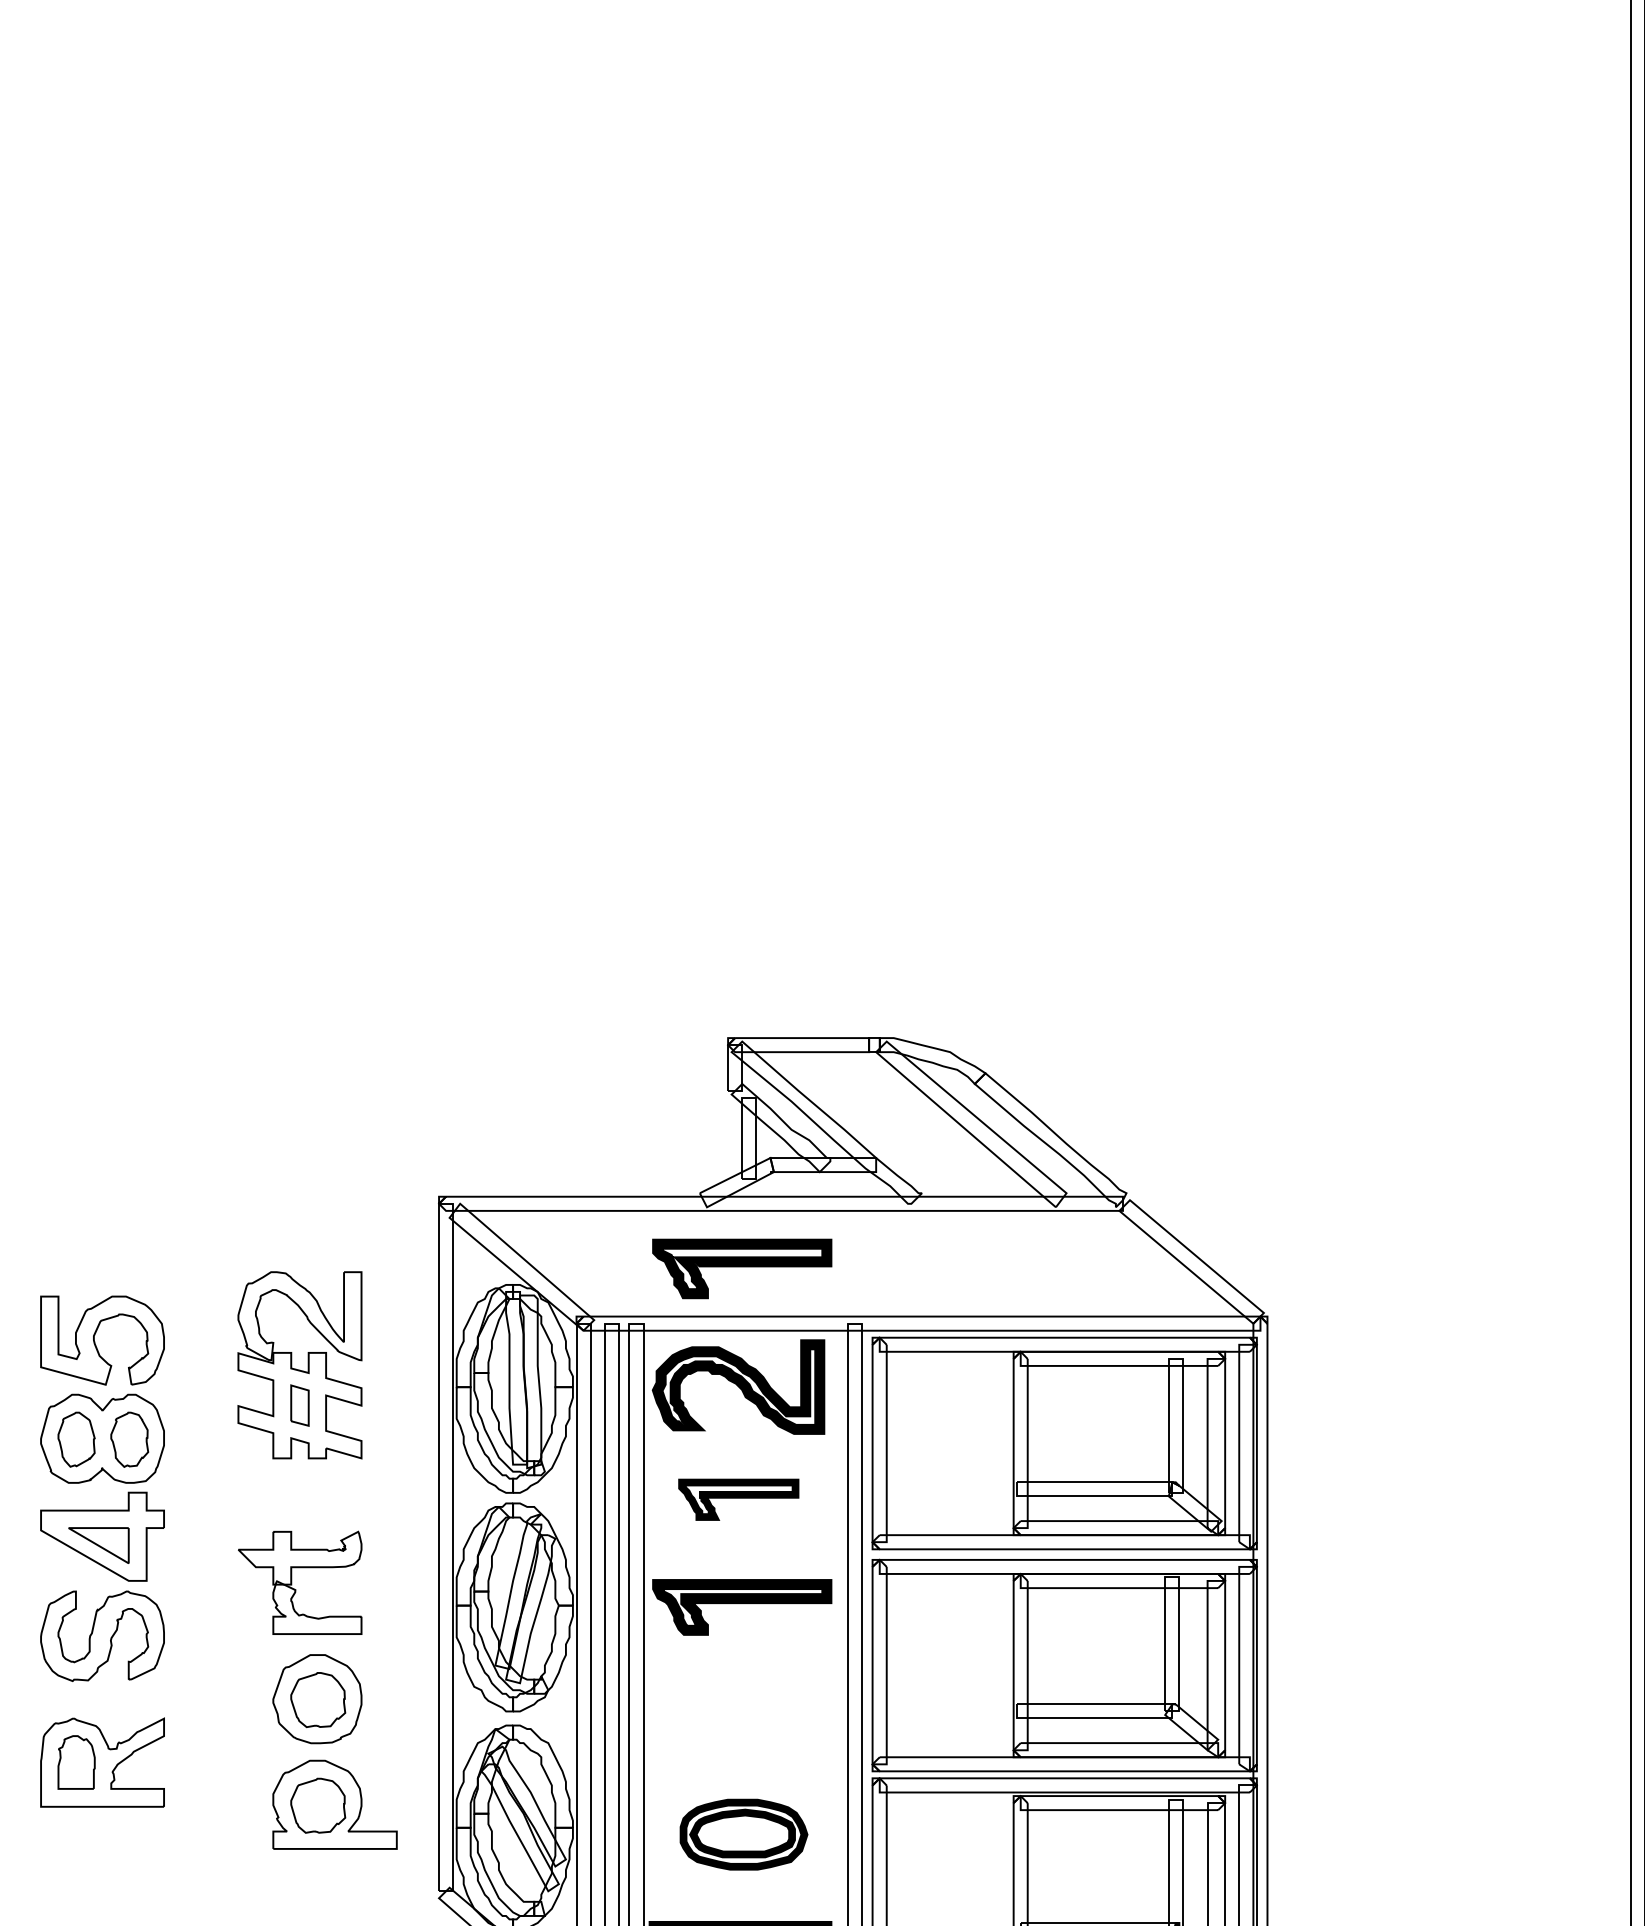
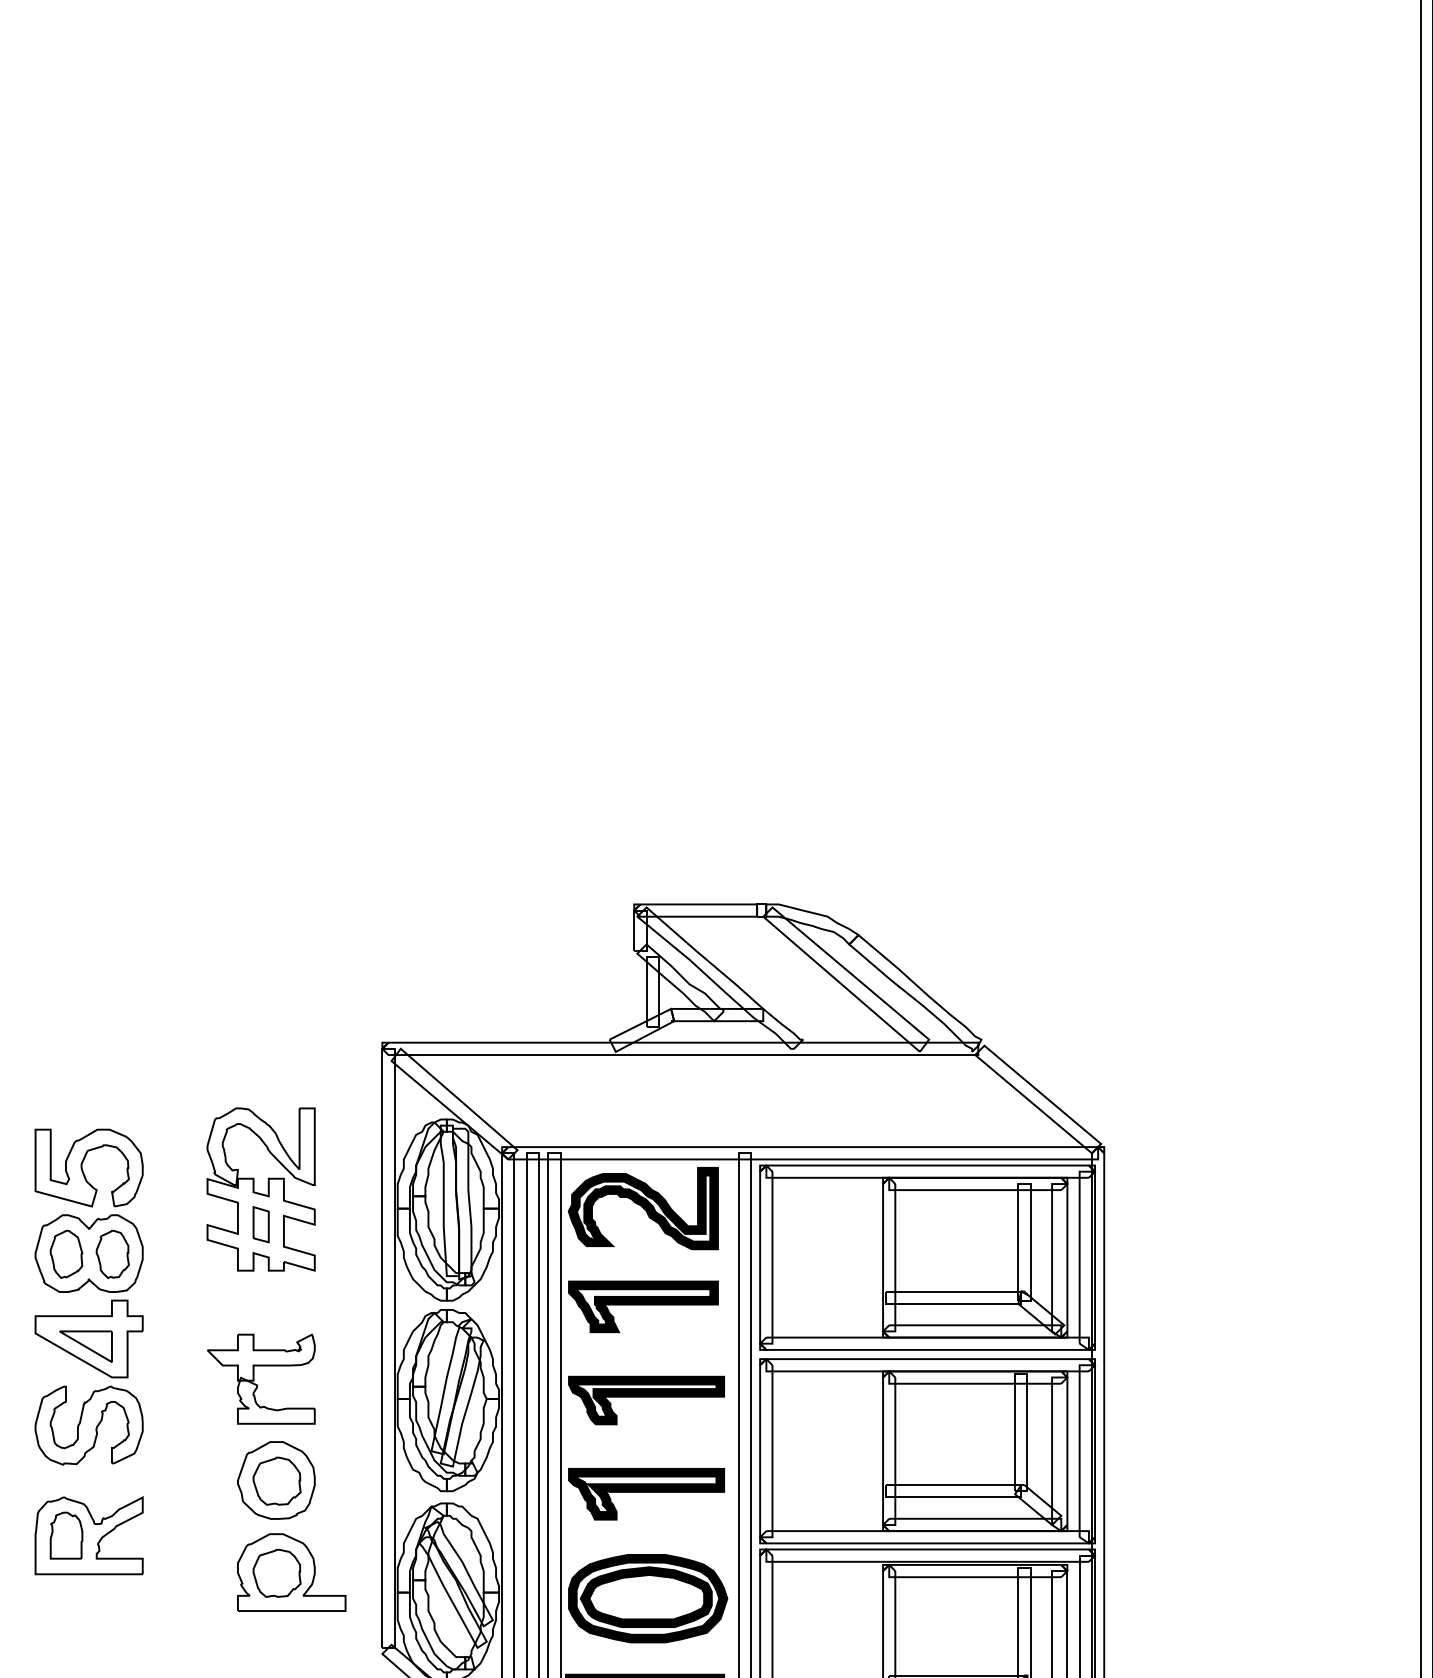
part: (742, 1268) -> (646, 1493), moved
part: (738, 1499) -> (643, 1306), size x1.43
part: (743, 1834) -> (647, 1598), size x1.43

